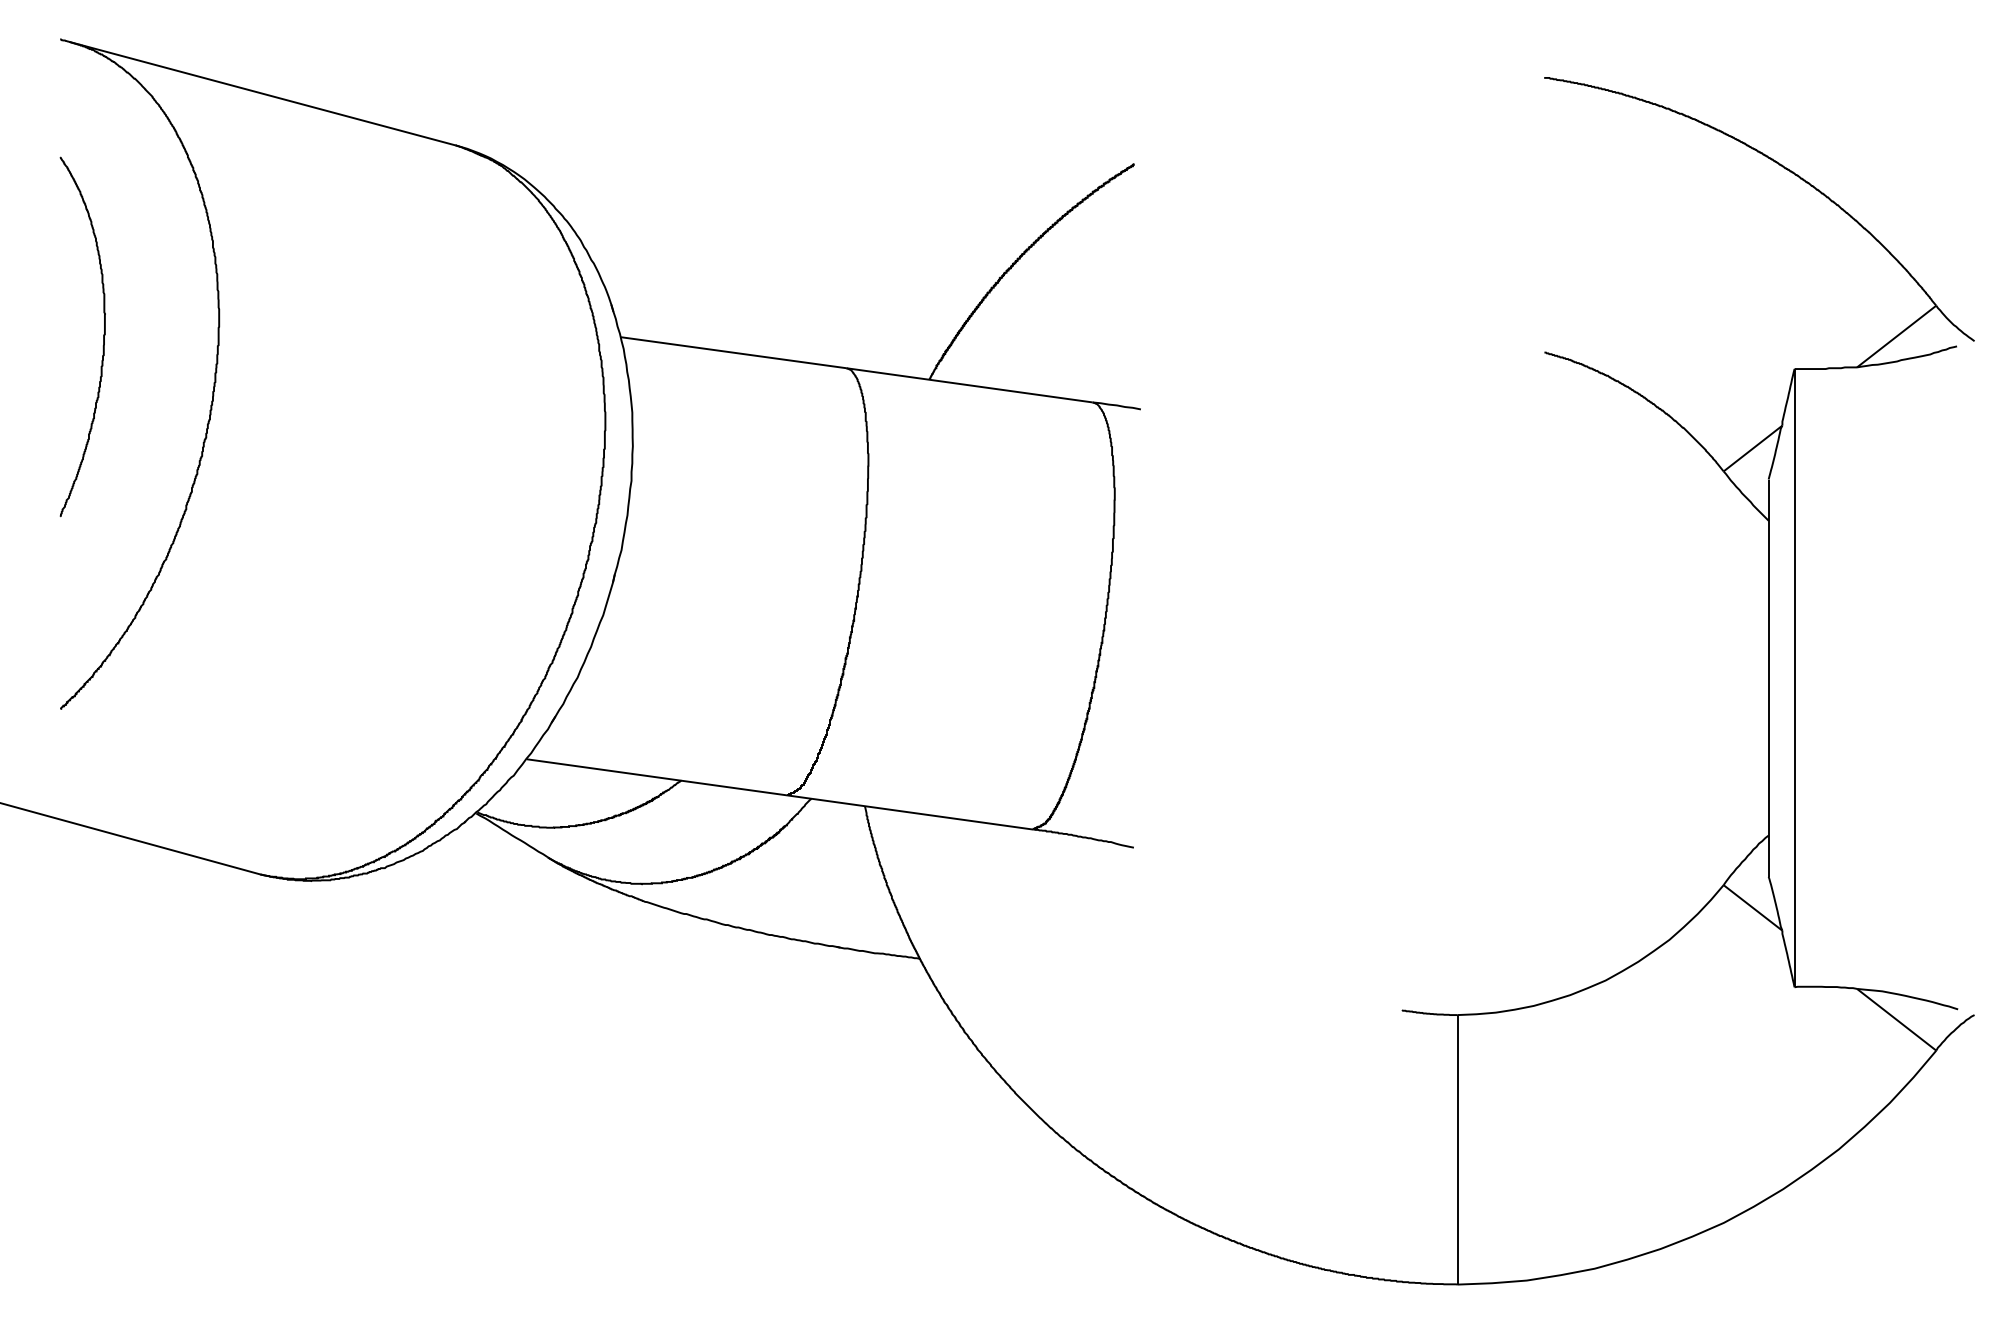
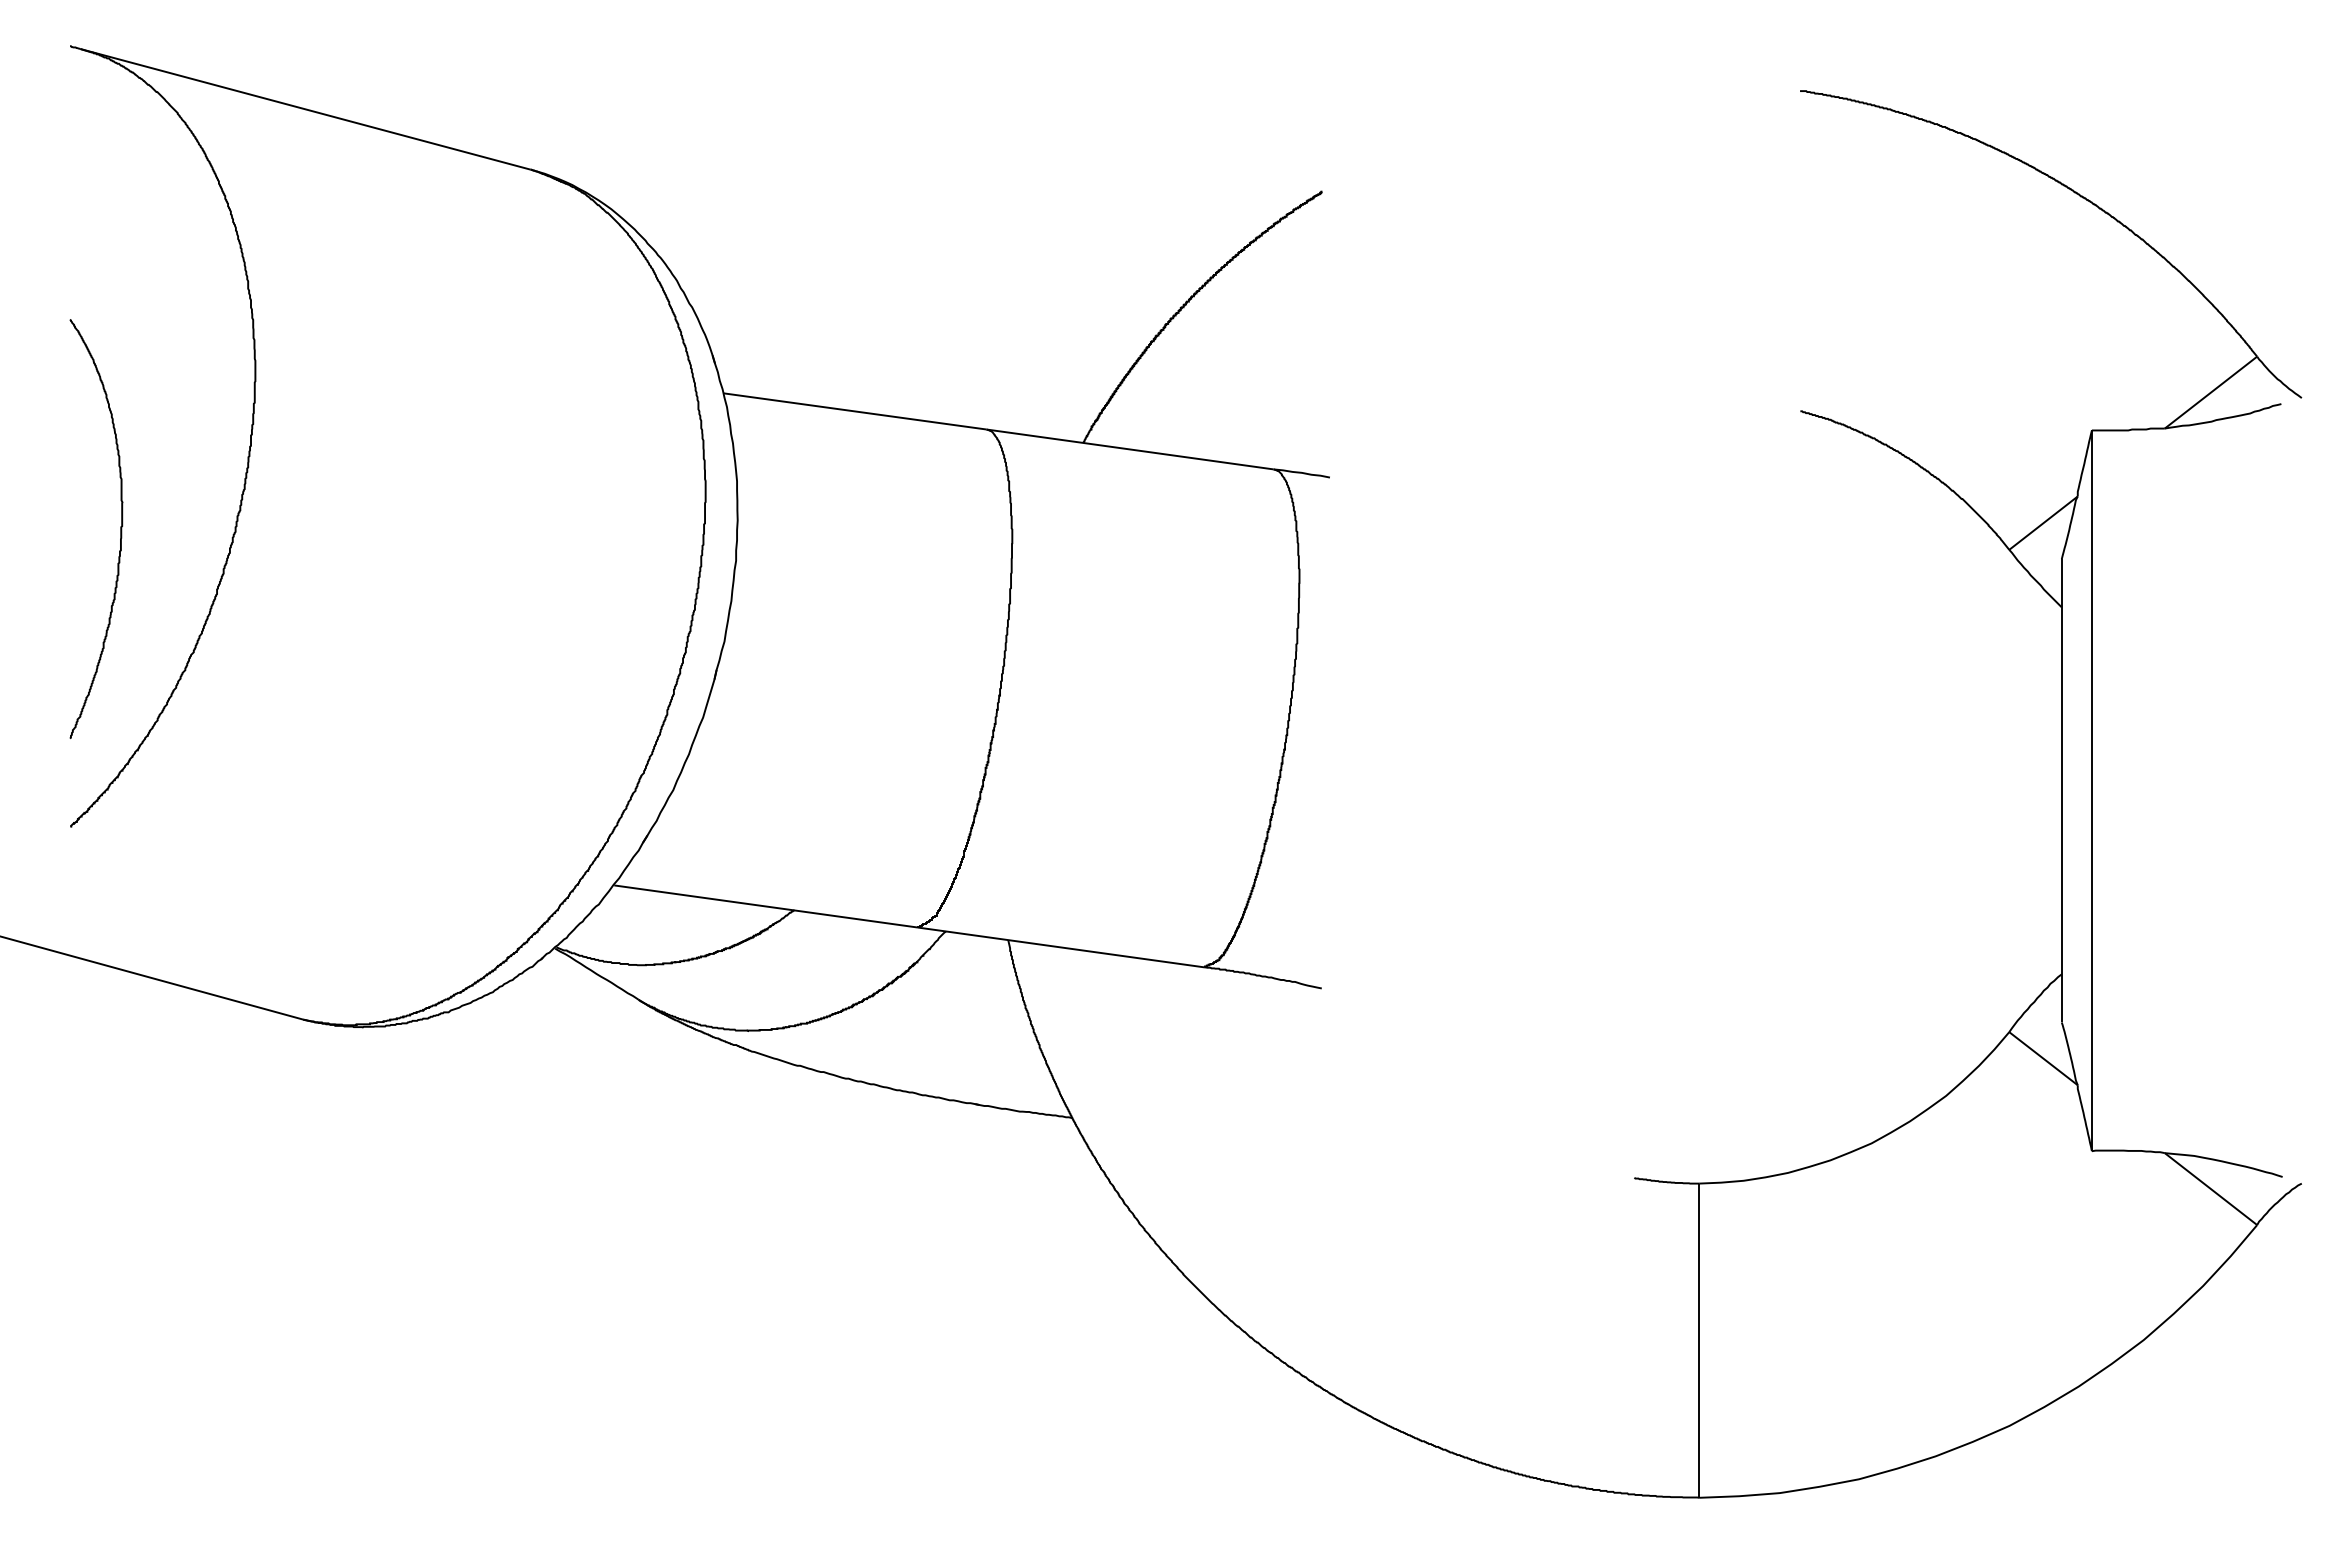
curve: (103, 336) -> (120, 528), moved

